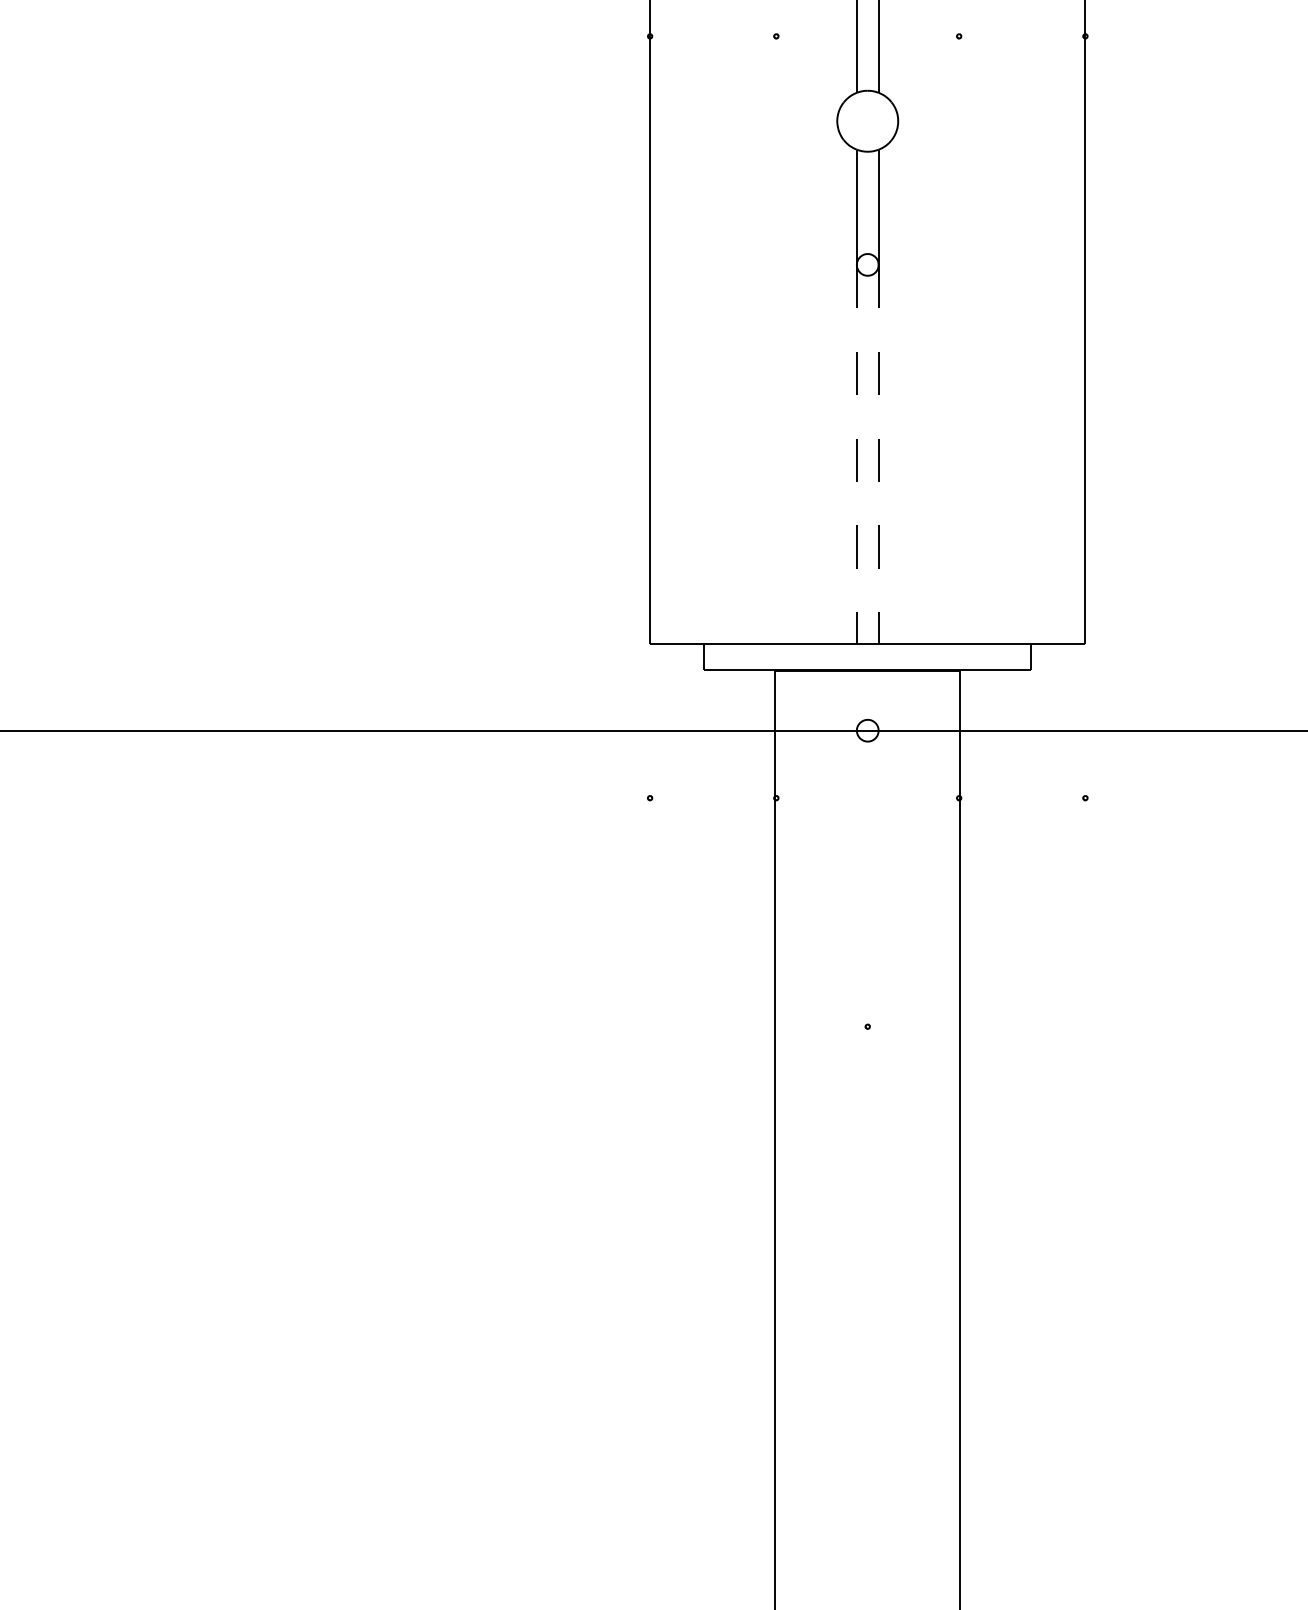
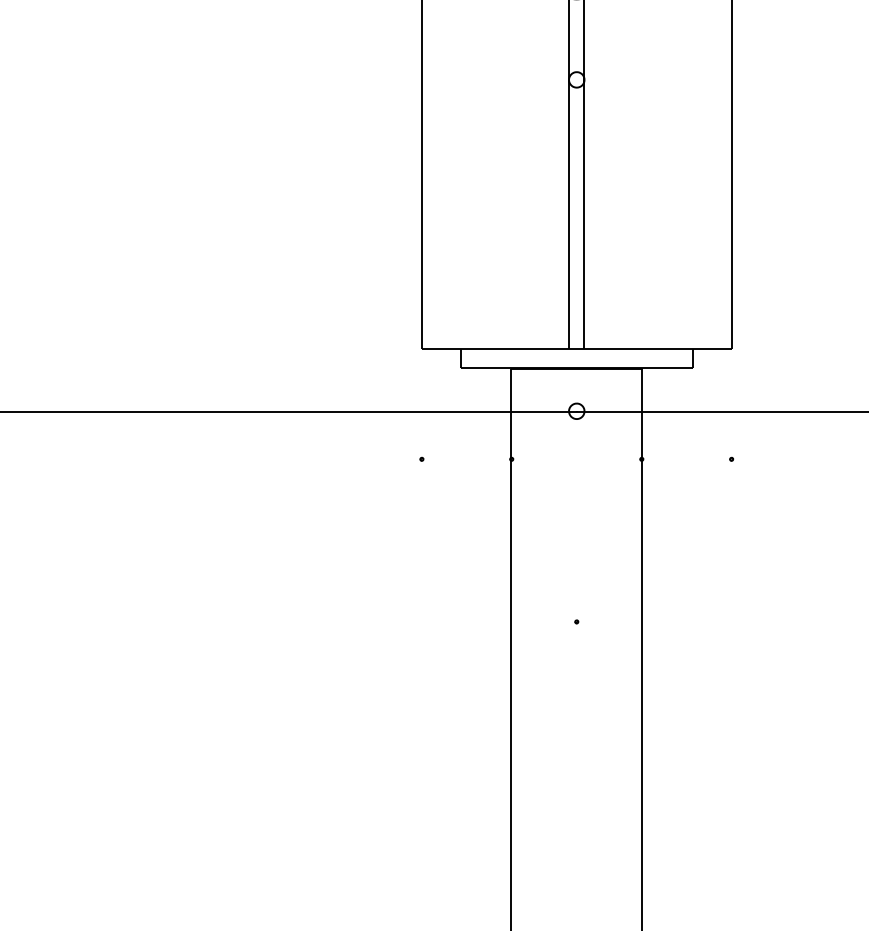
line: (856, 454) -> (568, 214), dashed -> solid
line: (878, 454) -> (584, 214), dashed -> solid

